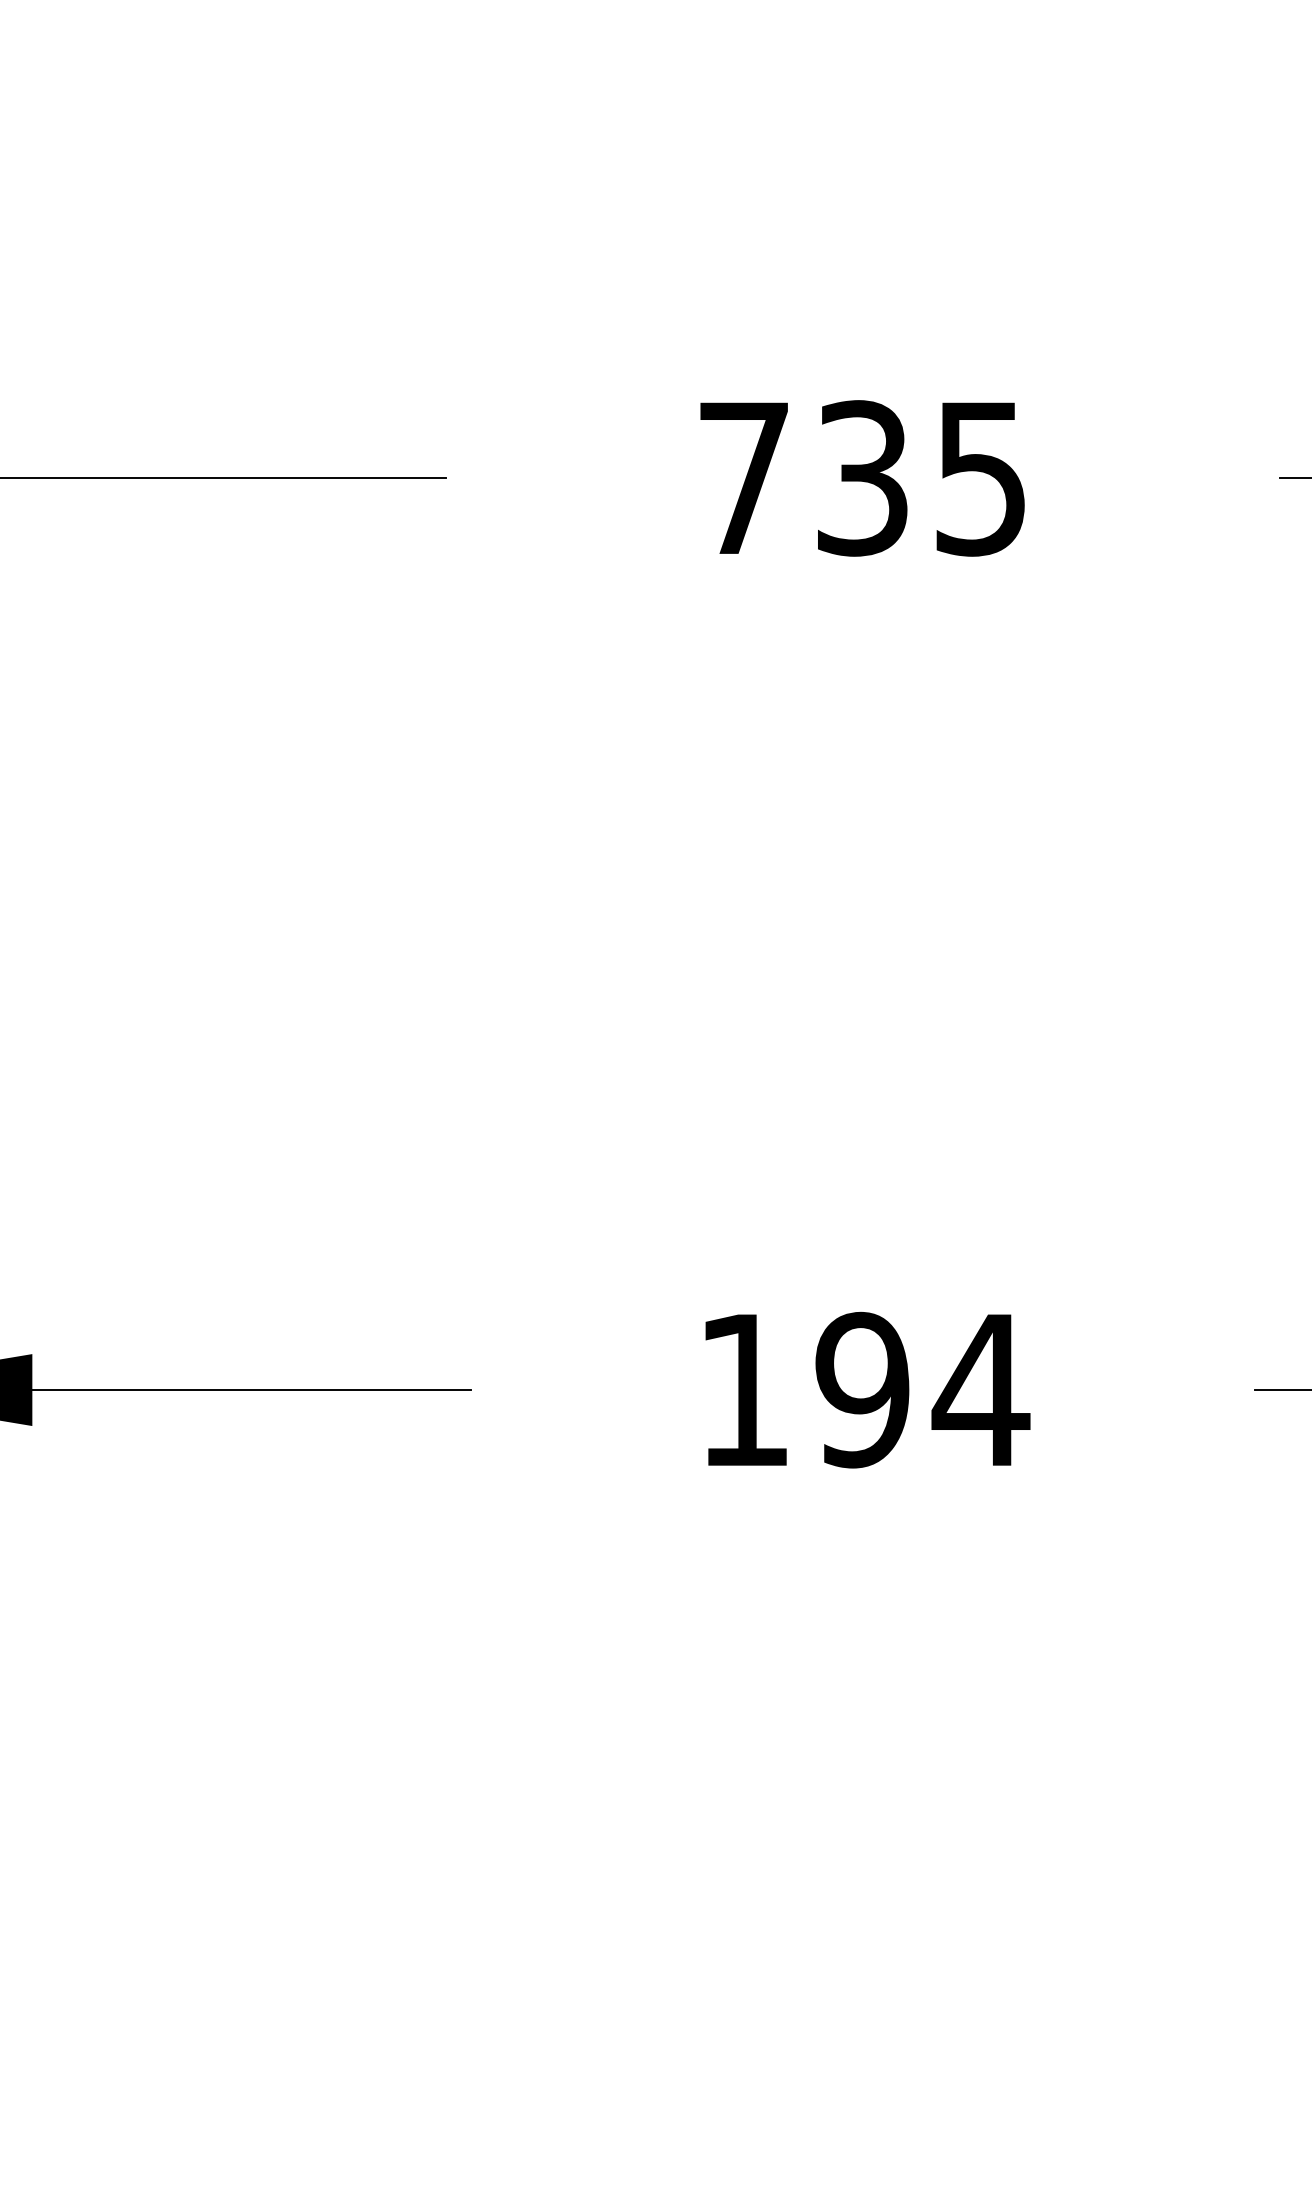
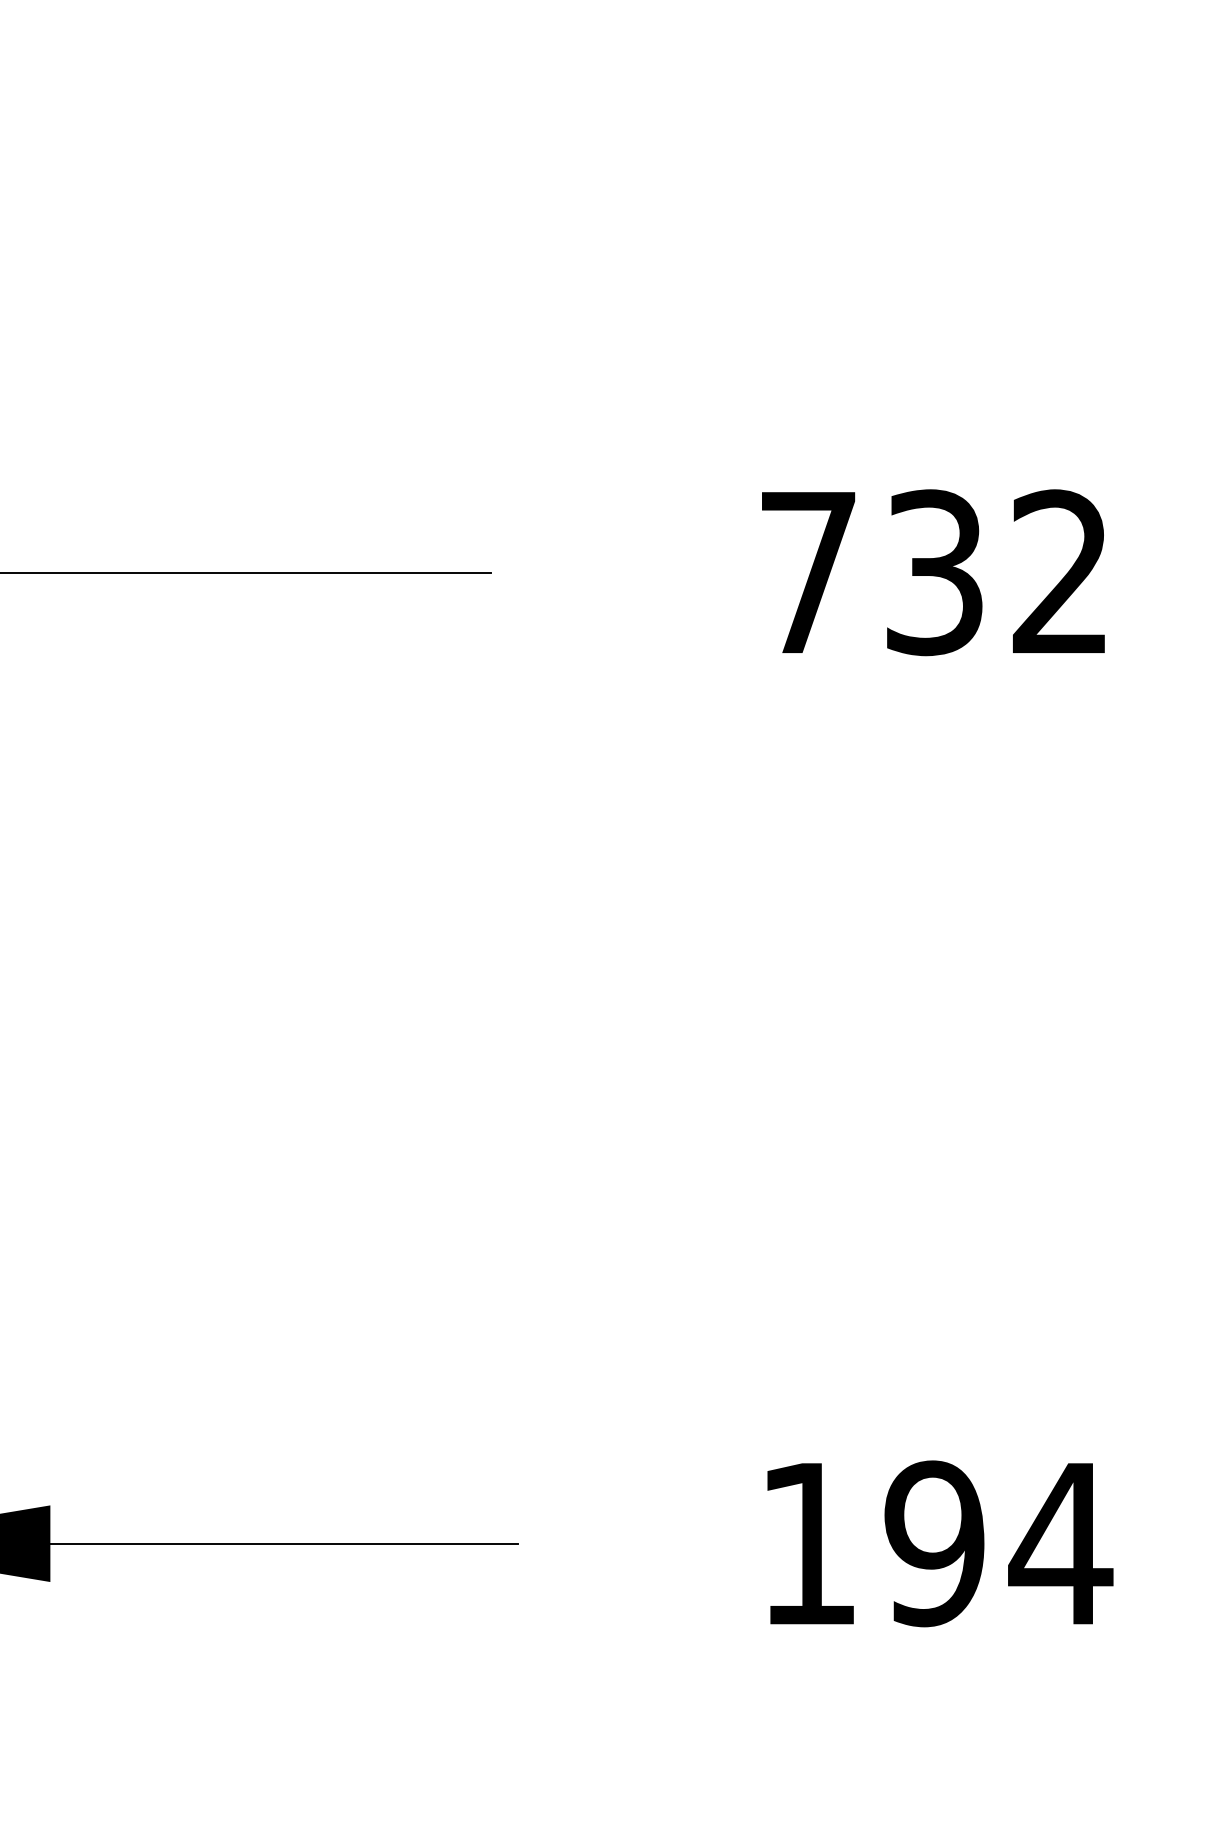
text: (980, 478) -> (1060, 572), 735 -> 732

